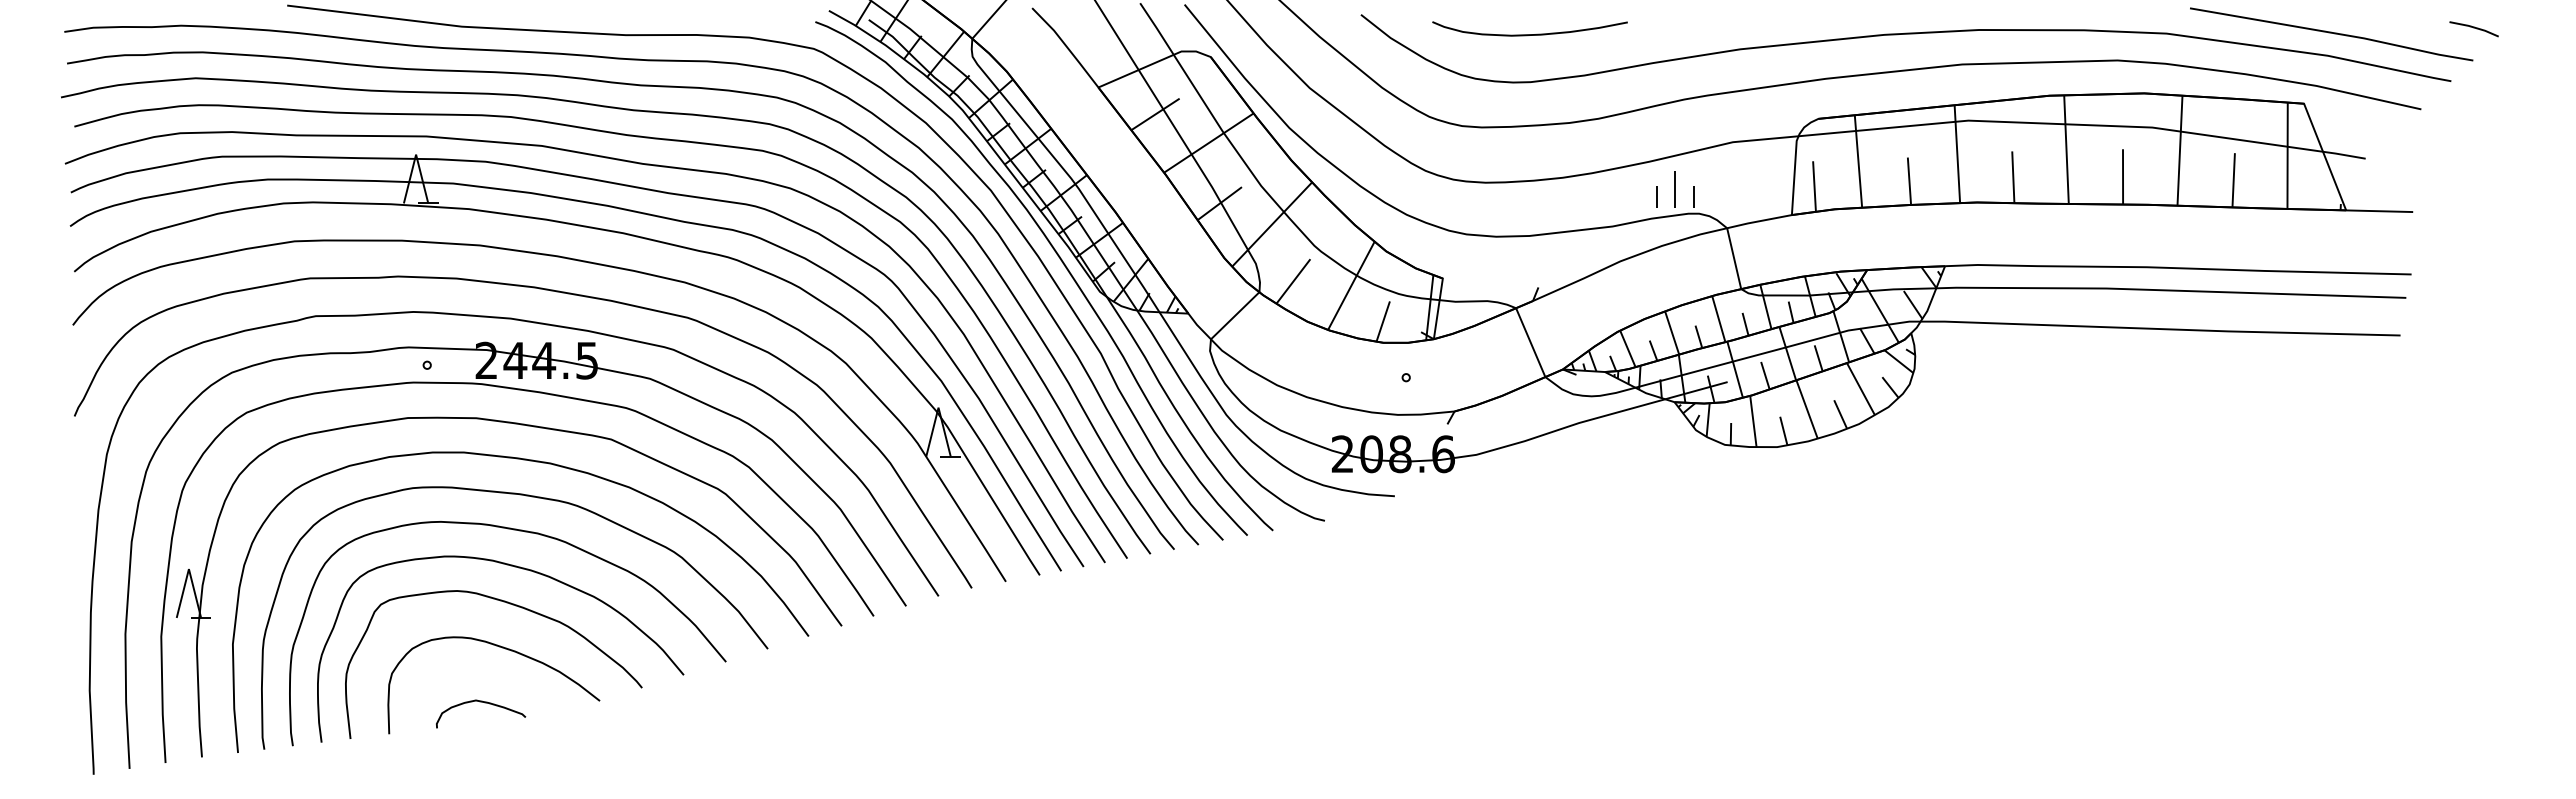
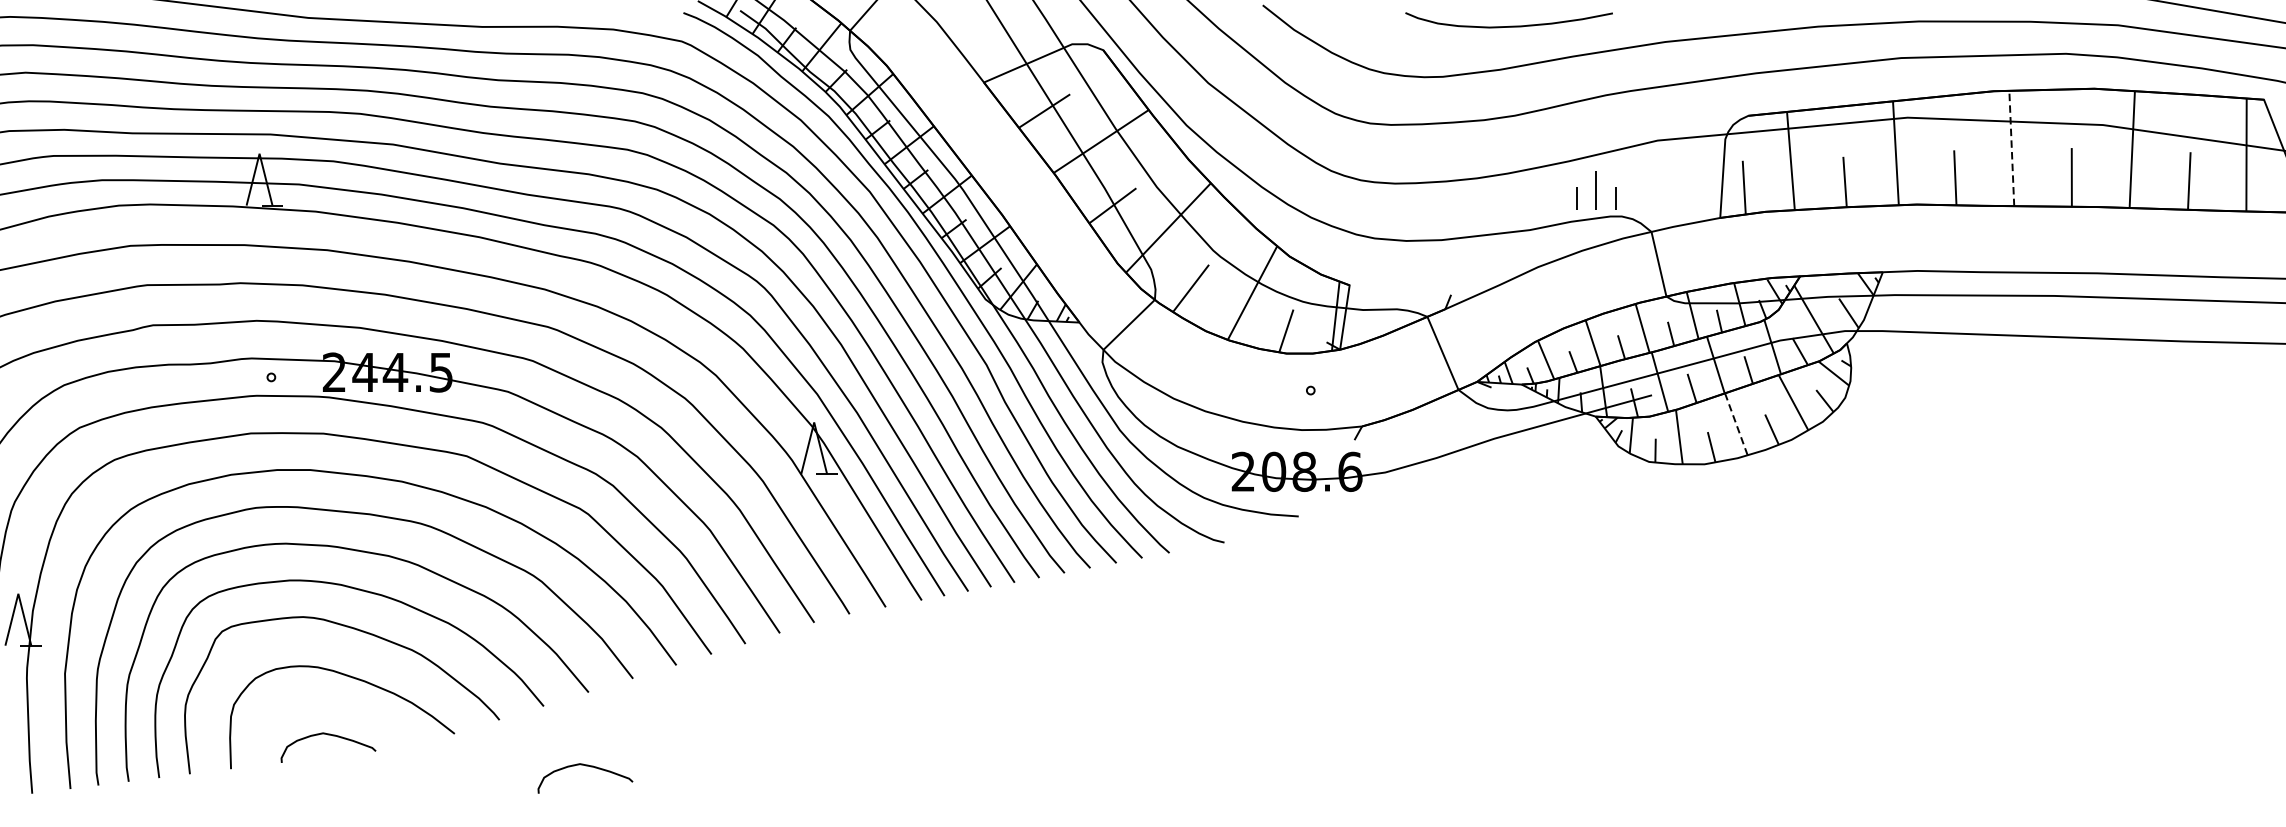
curve: (1529, 34) -> (1508, 26), moved
line: (2066, 149) -> (2011, 148), solid -> dashed
line: (1806, 408) -> (1735, 423), solid -> dashed
curve: (726, 732) -> (589, 767), added

